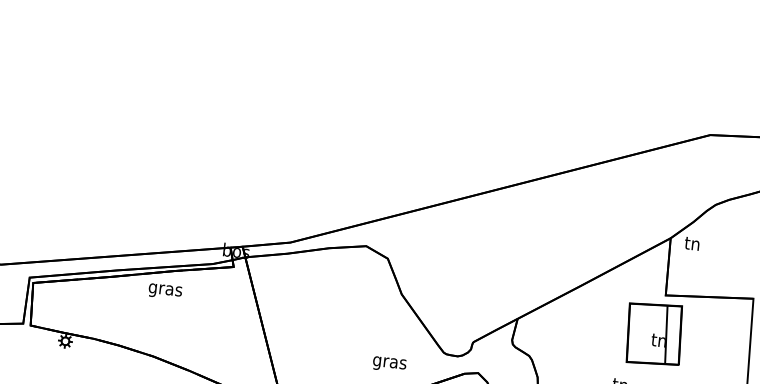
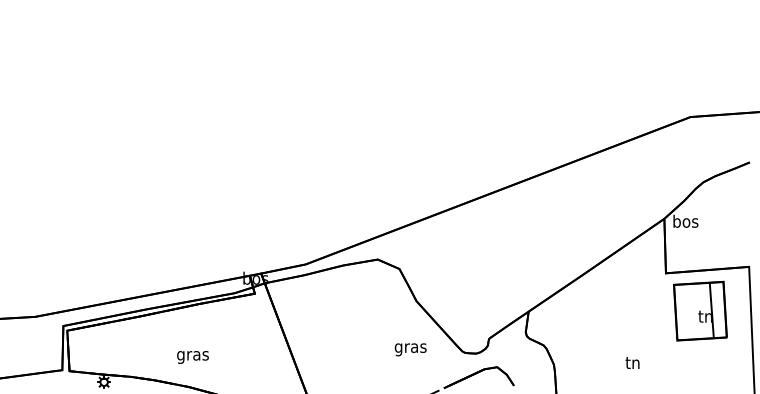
text: (692, 242) -> (685, 220), tn -> bos
text: (164, 291) -> (192, 357), moved
part: (654, 333) -> (700, 310), moved
text: (389, 364) -> (410, 349), moved

